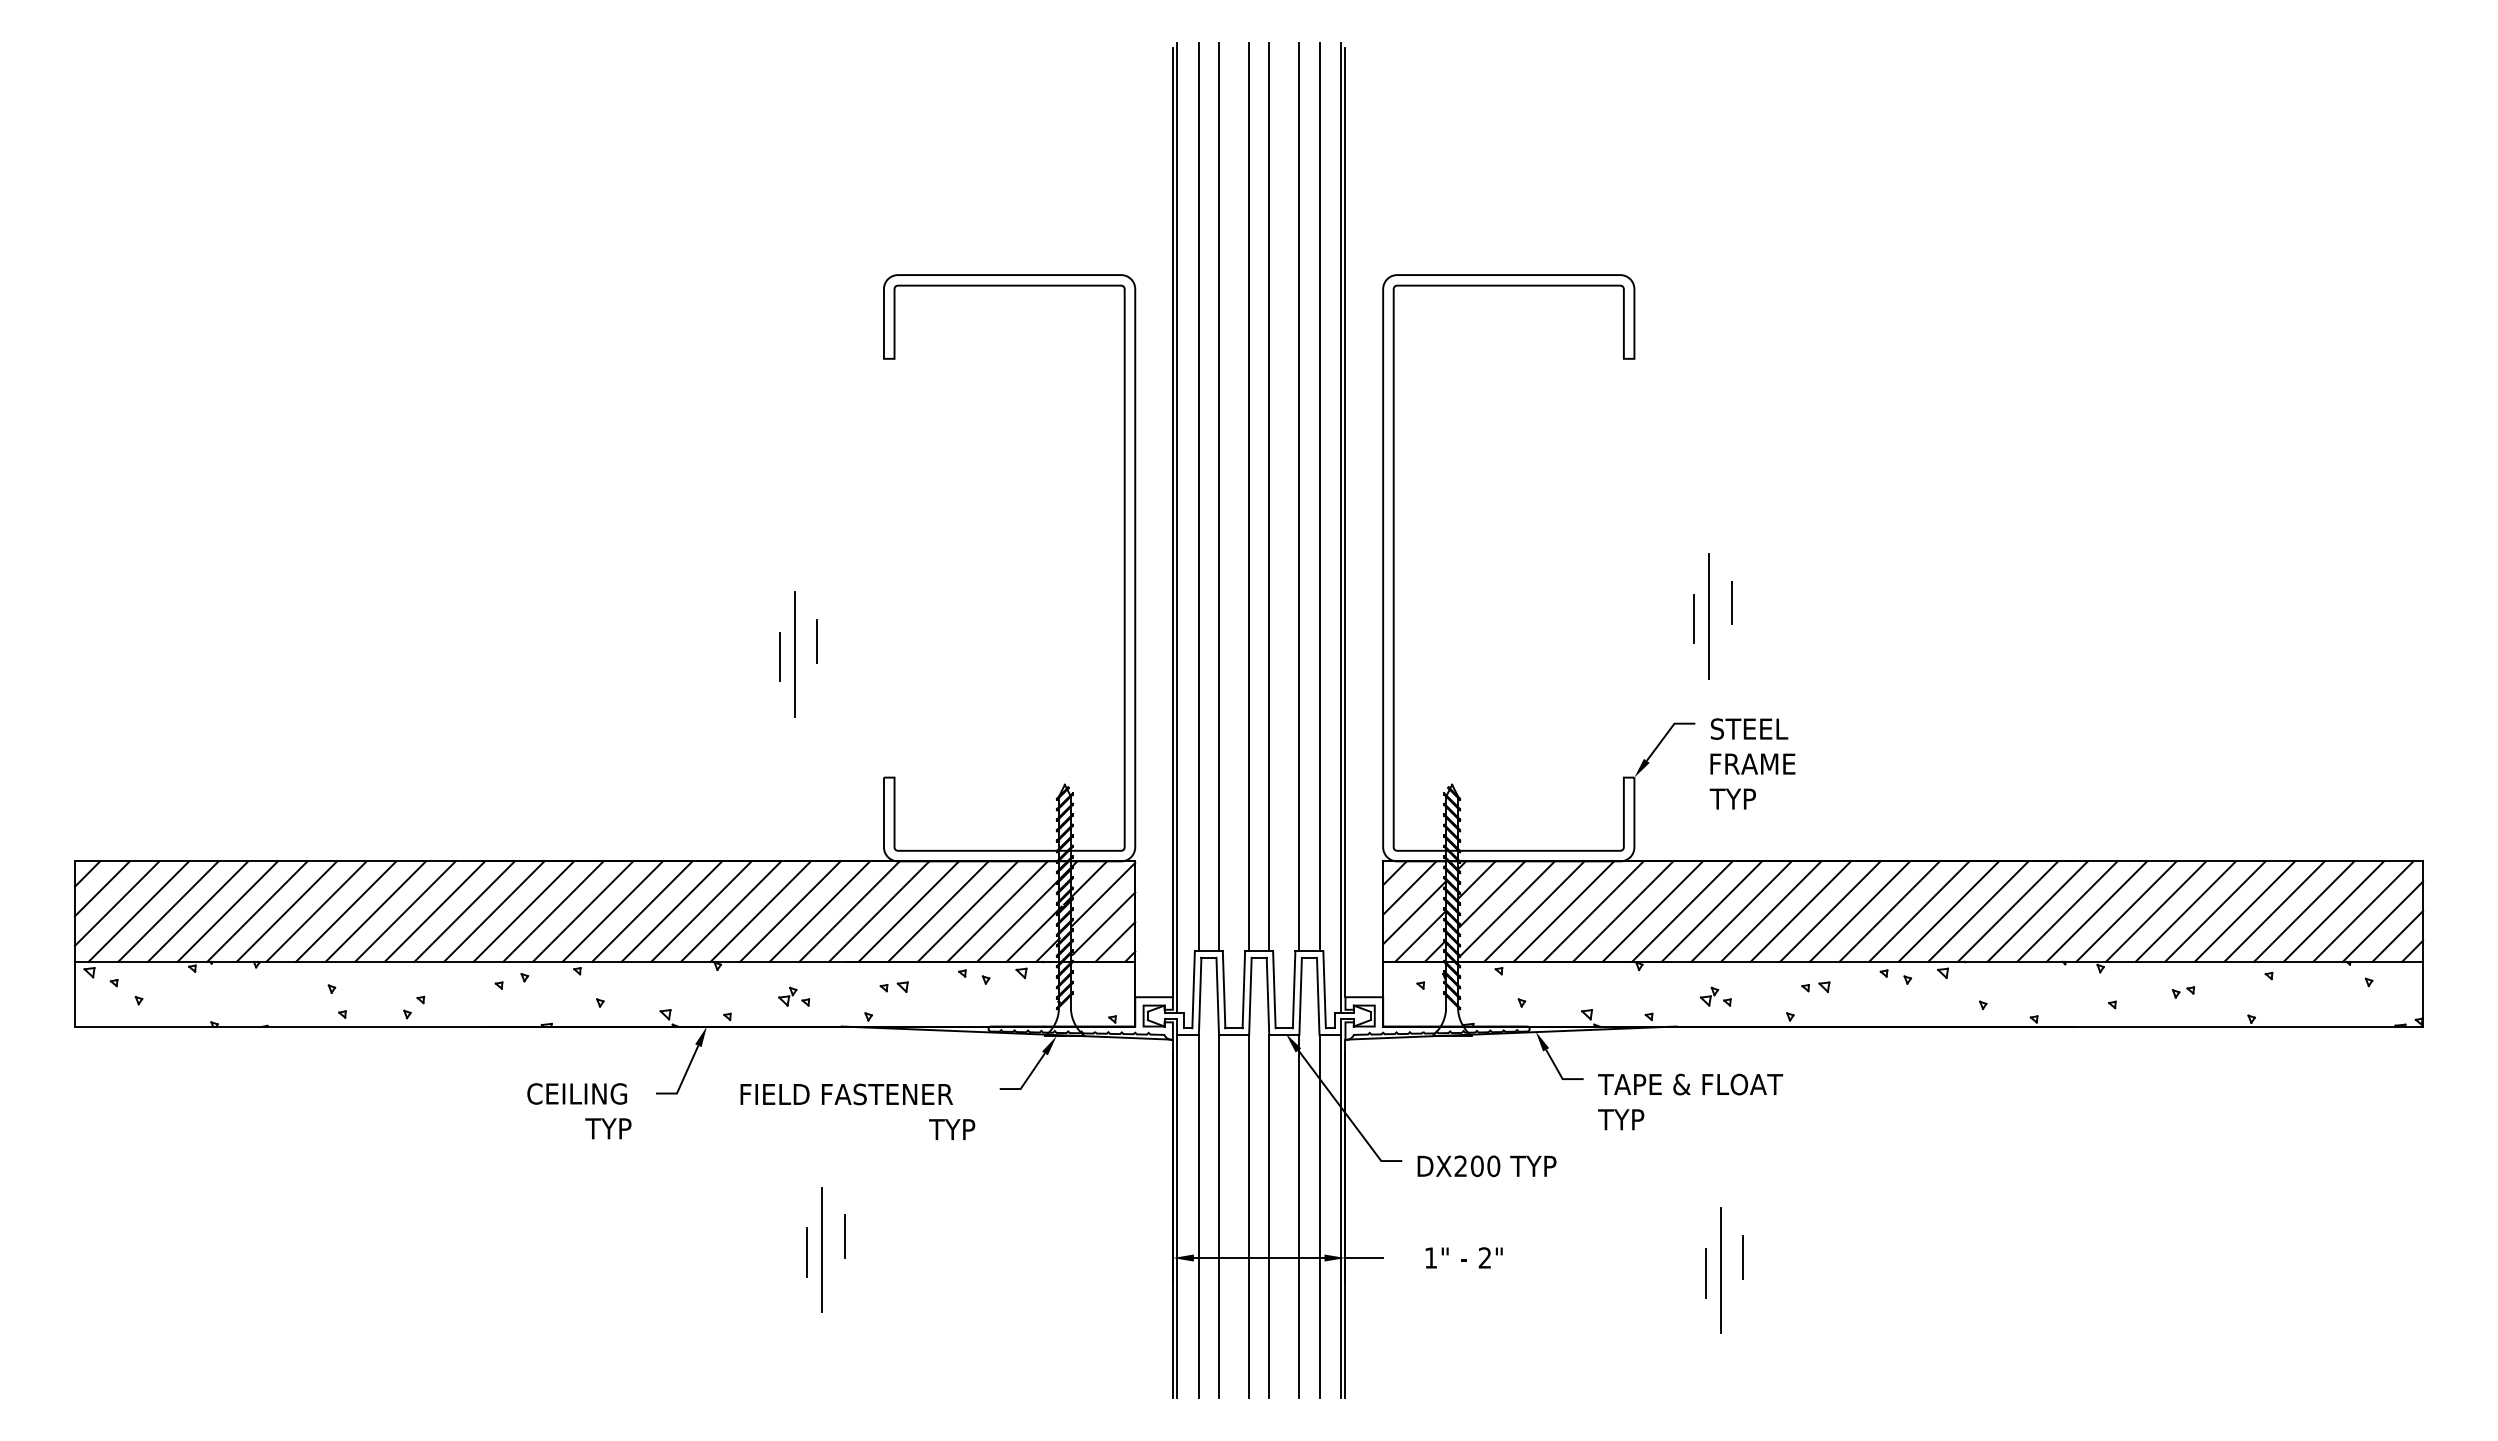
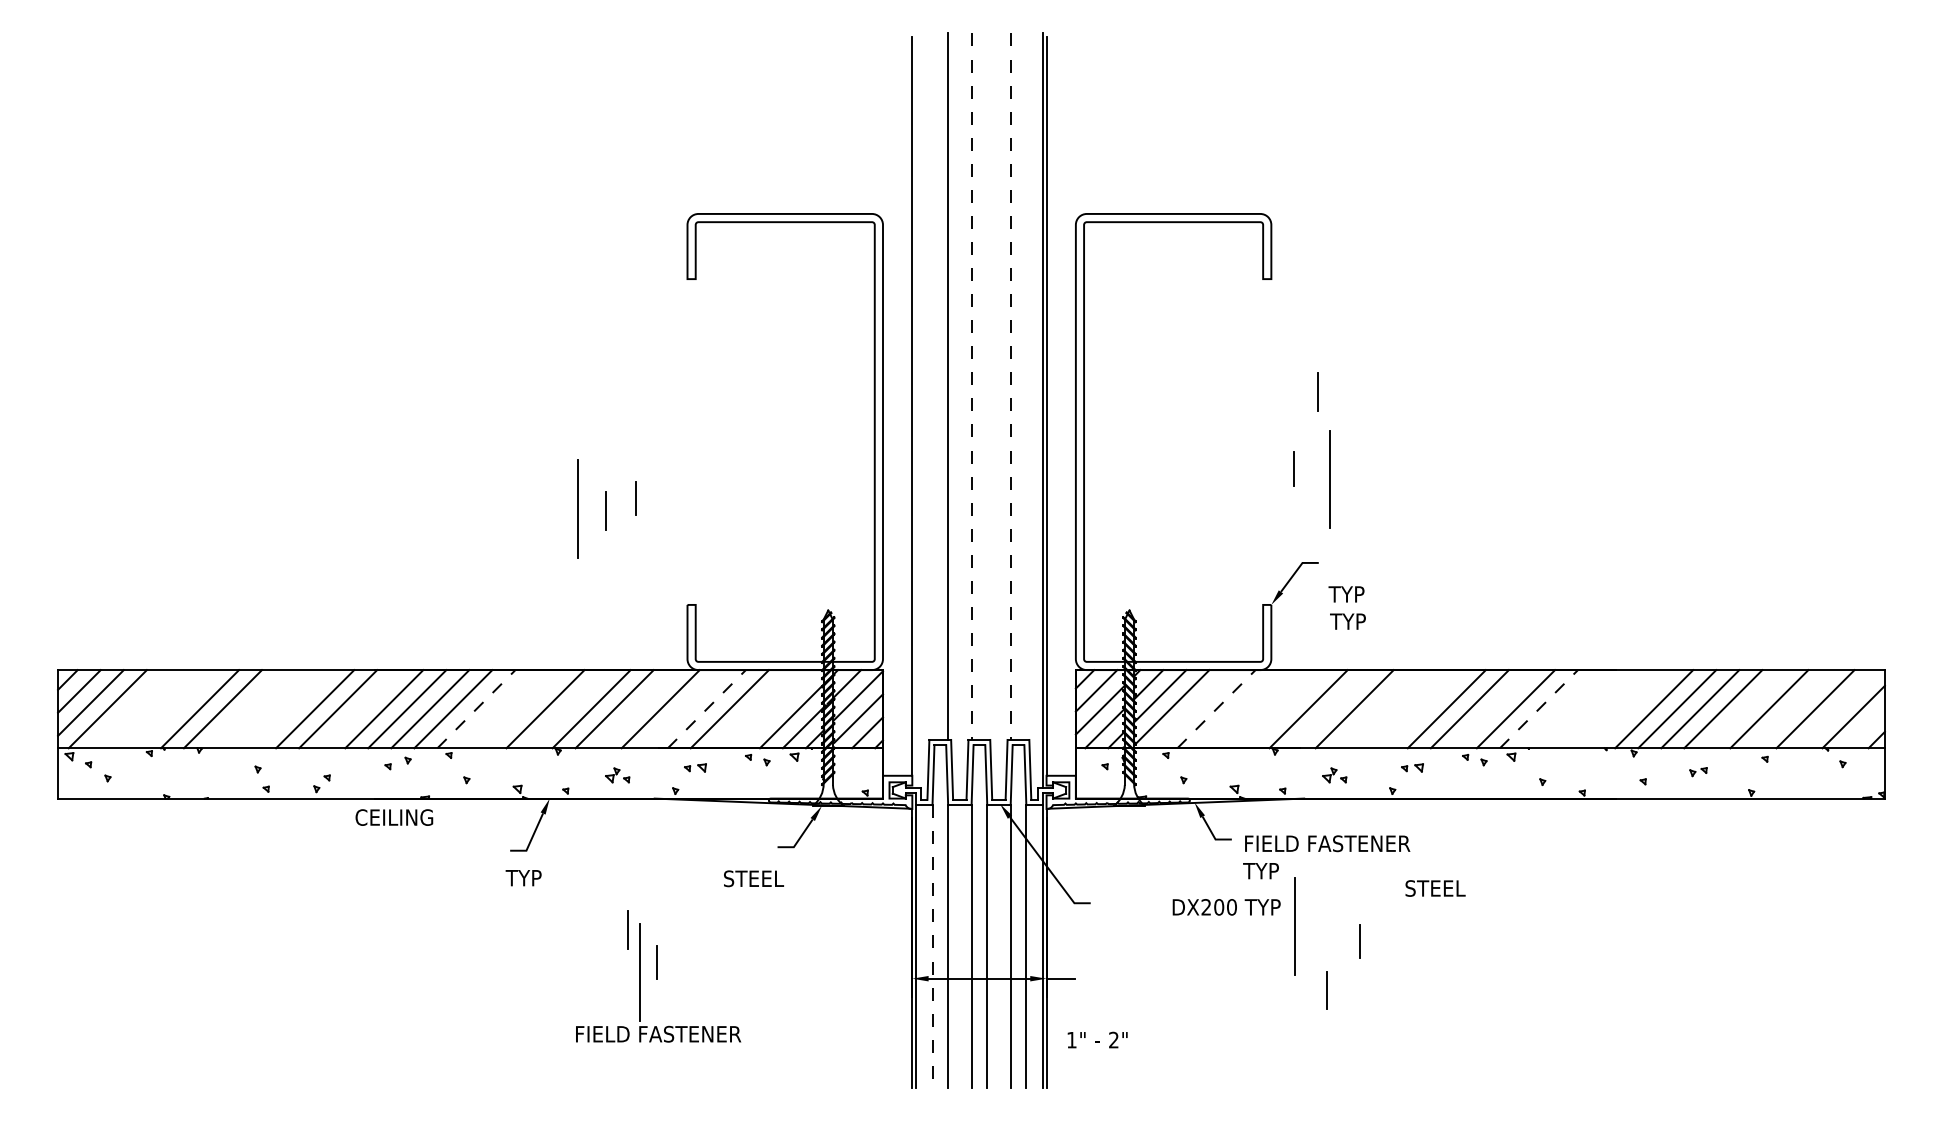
line: (1198, 497) -> (932, 387), removed
line: (1249, 497) -> (971, 387), solid -> dashed
line: (1269, 497) -> (987, 387), removed
line: (1299, 497) -> (1010, 387), solid -> dashed
line: (1319, 497) -> (1026, 387), removed
line: (1177, 527) -> (915, 410), removed
line: (1731, 602) -> (1293, 468), moved
line: (1693, 618) -> (1317, 391), moved
line: (794, 654) -> (577, 509), moved
text: (1749, 728) -> (1435, 888), moved
text: (1751, 763) -> (1362, 593), FRAME -> TYP
line: (168, 911) -> (130, 709), removed
line: (197, 911) -> (153, 709), removed
line: (227, 911) -> (176, 709), removed
line: (316, 911) -> (246, 709), removed
line: (346, 911) -> (269, 709), removed
line: (375, 911) -> (291, 709), removed
line: (464, 911) -> (361, 709), removed
line: (613, 911) -> (477, 709), solid -> dashed
line: (642, 911) -> (499, 709), removed
line: (671, 911) -> (522, 709), removed
line: (730, 911) -> (568, 709), removed
line: (819, 911) -> (637, 709), removed
line: (879, 911) -> (684, 709), removed
line: (909, 911) -> (707, 709), solid -> dashed
line: (967, 911) -> (752, 709), removed
line: (997, 911) -> (775, 709), removed
line: (1534, 911) -> (1193, 709), removed
line: (1564, 911) -> (1216, 709), solid -> dashed
line: (1593, 911) -> (1239, 709), removed
line: (1622, 911) -> (1262, 709), removed
line: (1652, 911) -> (1285, 709), removed
line: (1711, 911) -> (1331, 709), removed
line: (1771, 911) -> (1378, 709), removed
line: (1800, 911) -> (1400, 709), removed
line: (1830, 911) -> (1423, 709), removed
line: (1919, 911) -> (1493, 709), removed
line: (1978, 911) -> (1539, 709), solid -> dashed
line: (2007, 911) -> (1561, 709), removed
line: (2037, 911) -> (1584, 709), removed
line: (2067, 911) -> (1608, 709), removed
line: (2096, 911) -> (1630, 709), removed
line: (2244, 911) -> (1745, 709), removed
line: (2304, 911) -> (1792, 709), removed
line: (2363, 911) -> (1838, 709), removed
line: (2397, 936) -> (1865, 728), removed
text: (1705, 1084) -> (1326, 843), TAPE & FLOAT -> FIELD FASTENER
text: (576, 1093) -> (393, 817), moved
text: (846, 1094) -> (658, 1034), moved
text: (608, 1128) -> (523, 877), moved
text: (968, 1129) -> (753, 878), TYP -> STEEL
text: (1486, 1166) -> (1226, 907), moved
line: (1198, 1216) -> (932, 946), solid -> dashed
line: (806, 1252) -> (627, 930), moved
text: (1463, 1257) -> (1097, 1039), moved
line: (1742, 1257) -> (1359, 941), moved
line: (1720, 1270) -> (1294, 926), moved

